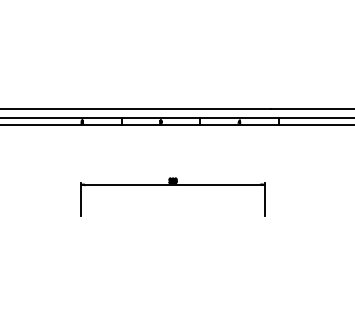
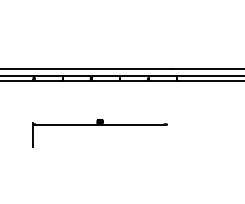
line: (265, 199) -> (167, 135), removed

